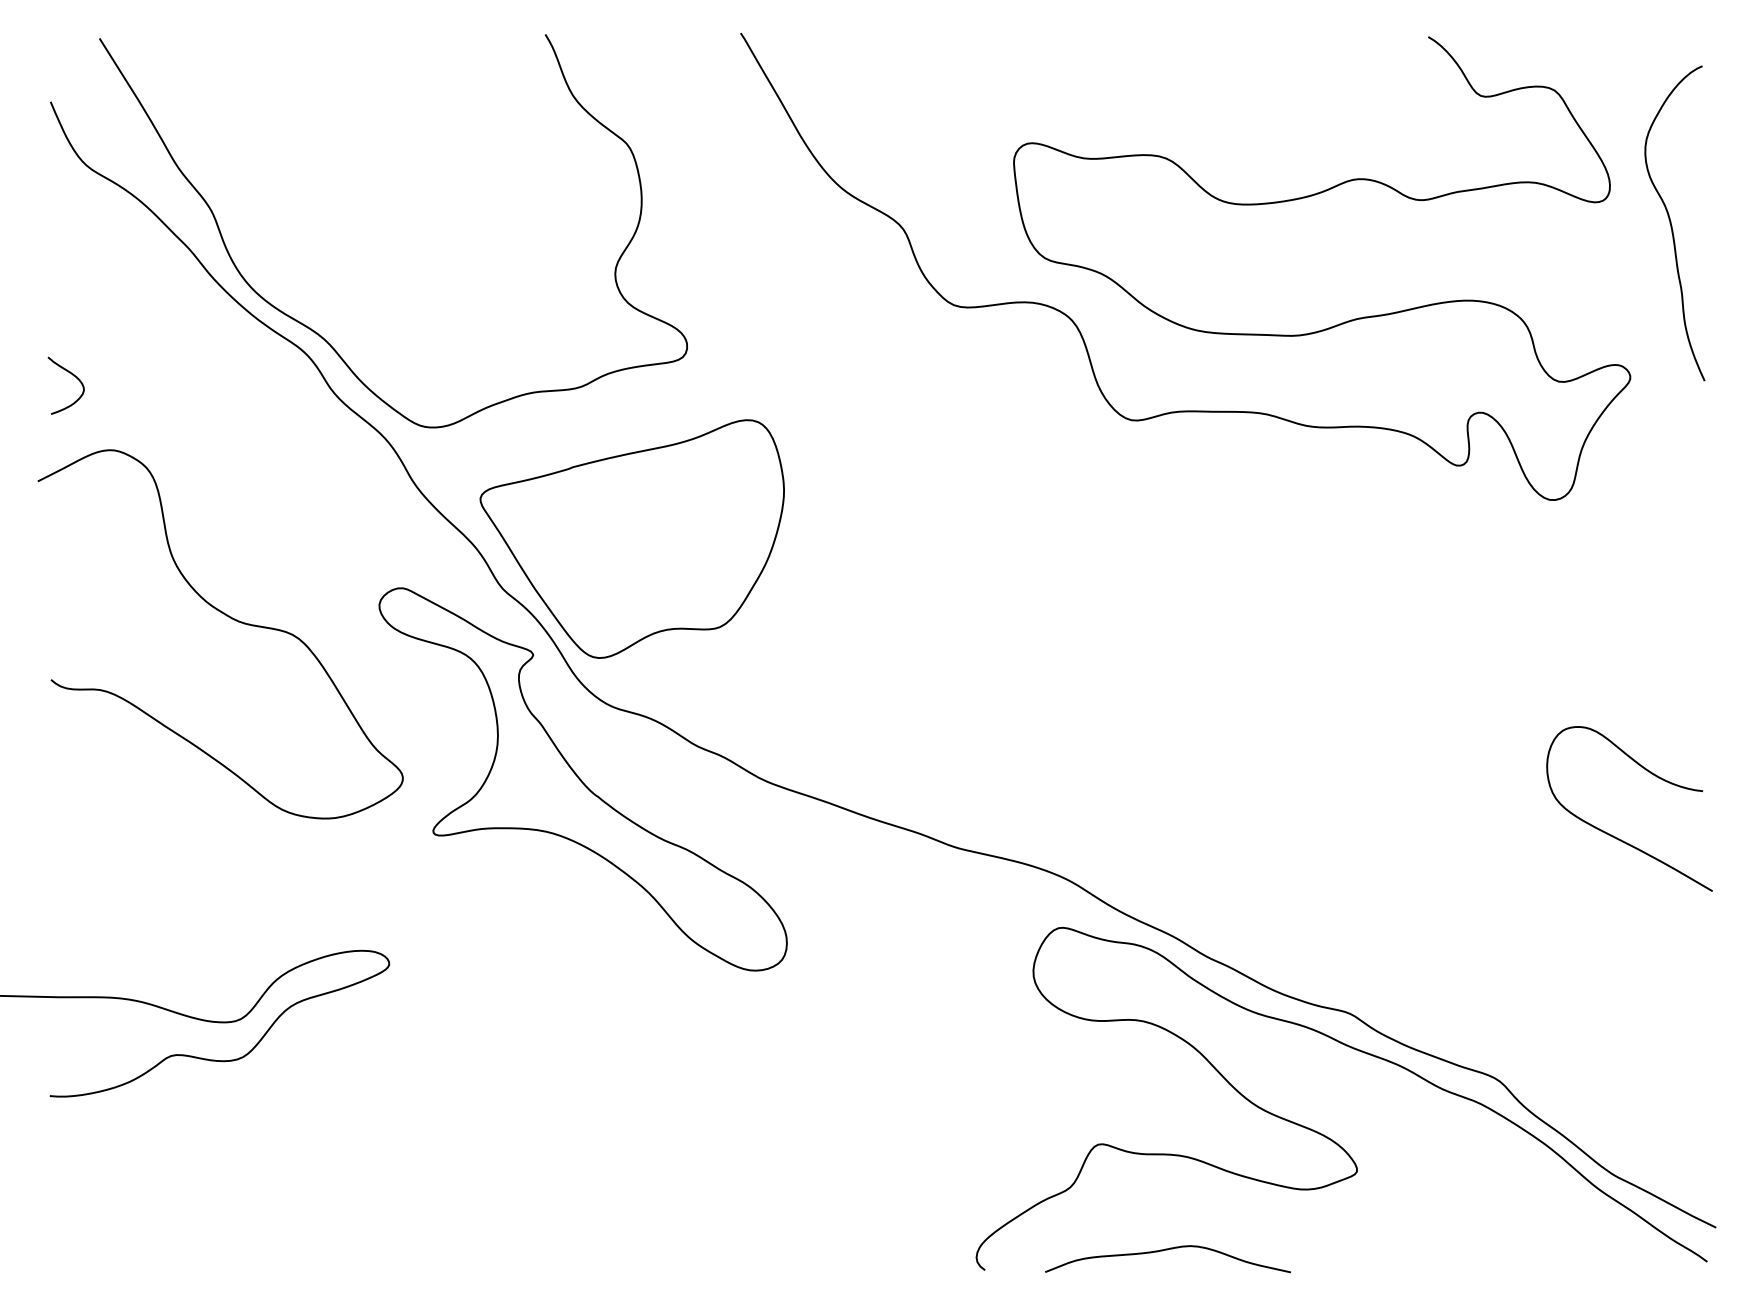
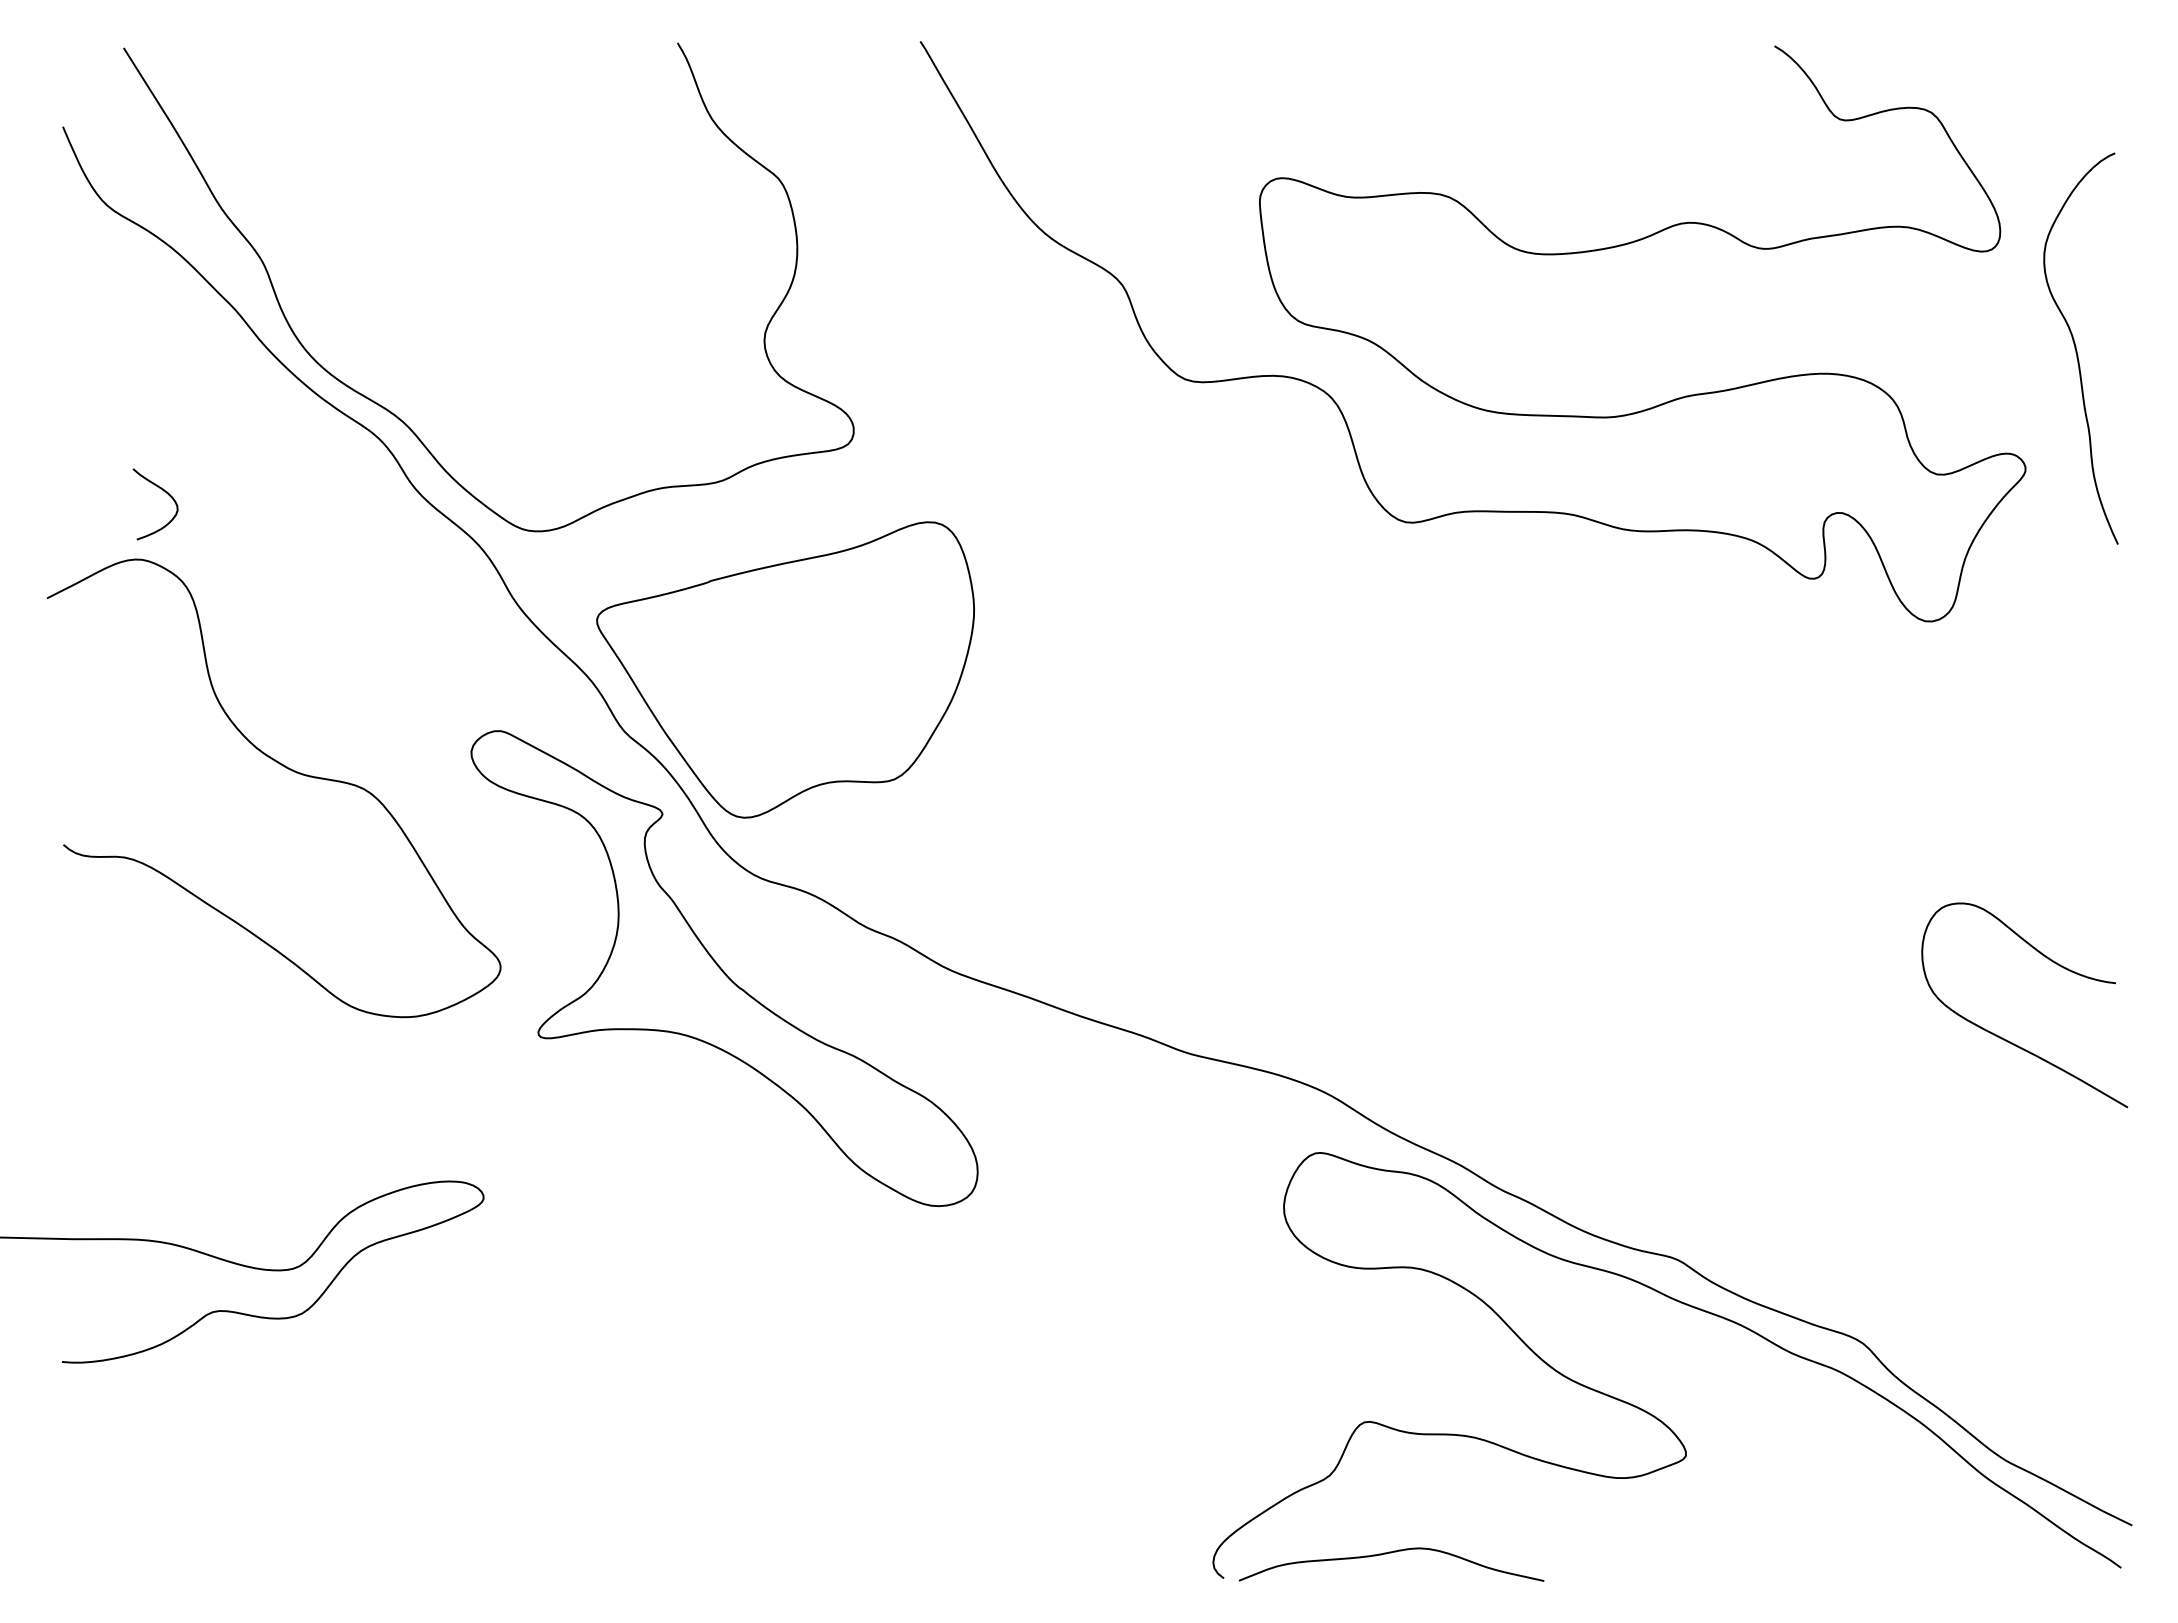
curve: (1672, 225) -> (2077, 351), moved
curve: (73, 376) -> (164, 492), moved
curve: (1167, 1250) -> (1390, 1553), moved

